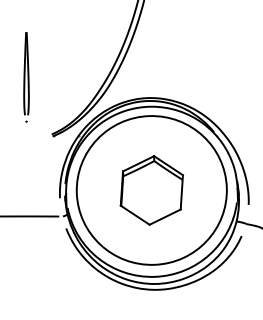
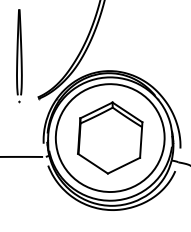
part: (26, 77) -> (19, 56), size x1.43
part: (151, 190) -> (109, 138), size x1.43

